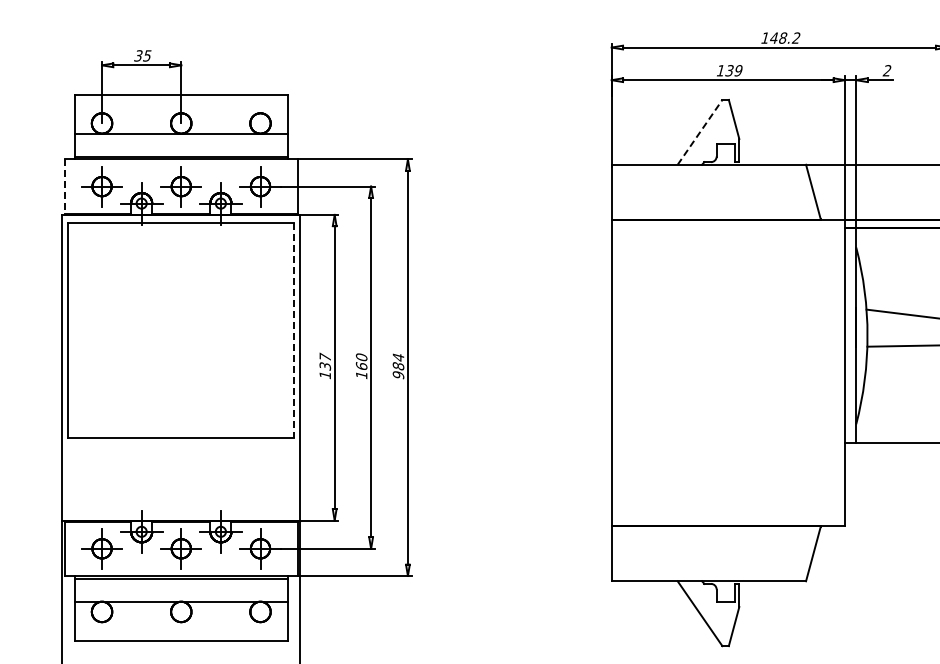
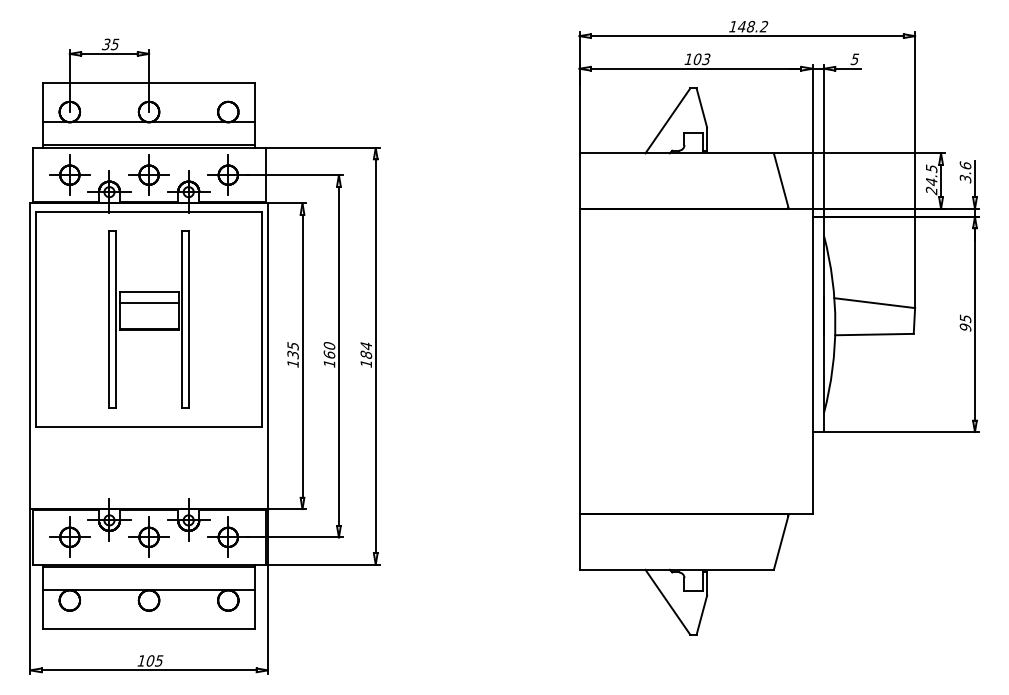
text: (733, 70) -> (701, 59), 139 -> 103
text: (886, 70) -> (854, 59), 2 -> 5
line: (700, 131) -> (668, 120), dashed -> solid
line: (64, 186) -> (32, 175), dashed -> solid
part: (180, 330) -> (148, 319), added
line: (294, 330) -> (262, 319), dashed -> solid
text: (324, 356) -> (292, 345), 137 -> 135
text: (398, 374) -> (366, 363), 984 -> 184

